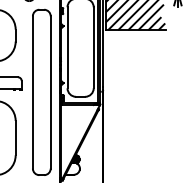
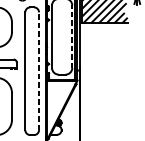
line: (93, 47) -> (72, 36), solid -> dashed
line: (50, 91) -> (38, 70), solid -> dashed

